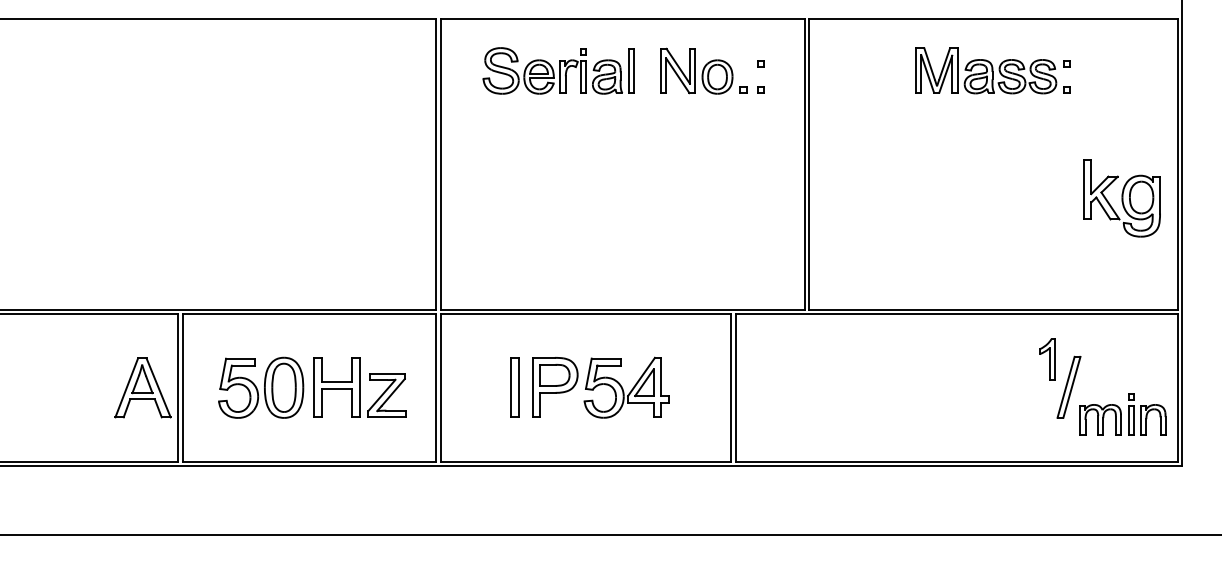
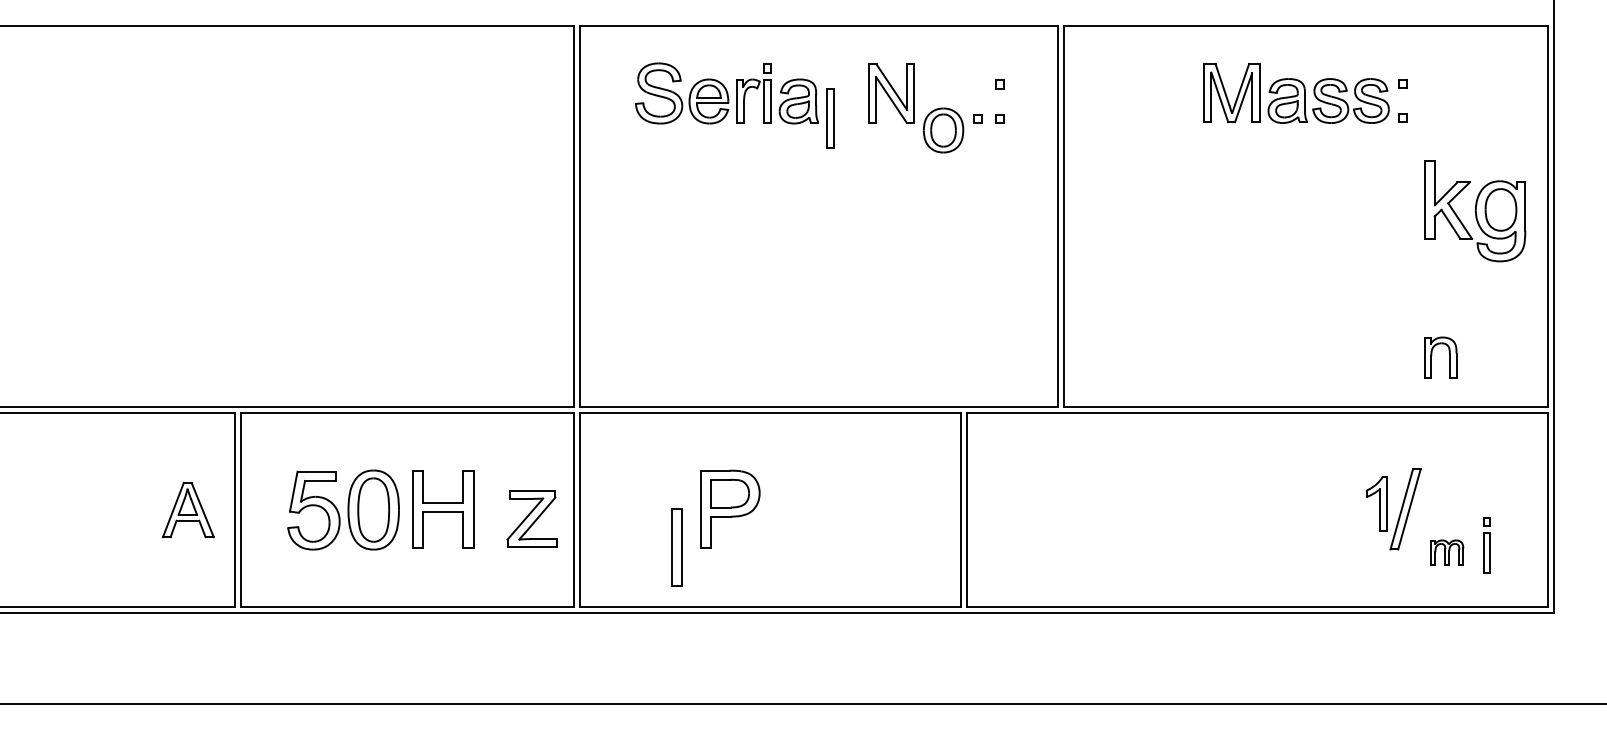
part: (631, 70) -> (830, 118), moved
part: (717, 77) -> (943, 130), moved
part: (1122, 198) -> (1475, 211), moved
part: (1046, 359) -> (1376, 503), moved
part: (143, 387) -> (188, 509), size x0.7
part: (514, 387) -> (676, 547), moved
part: (626, 387) -> (824, 509), removed
part: (386, 395) -> (531, 518), moved
part: (1147, 418) -> (1432, 355), moved
part: (1100, 420) -> (1447, 552), size x0.6

